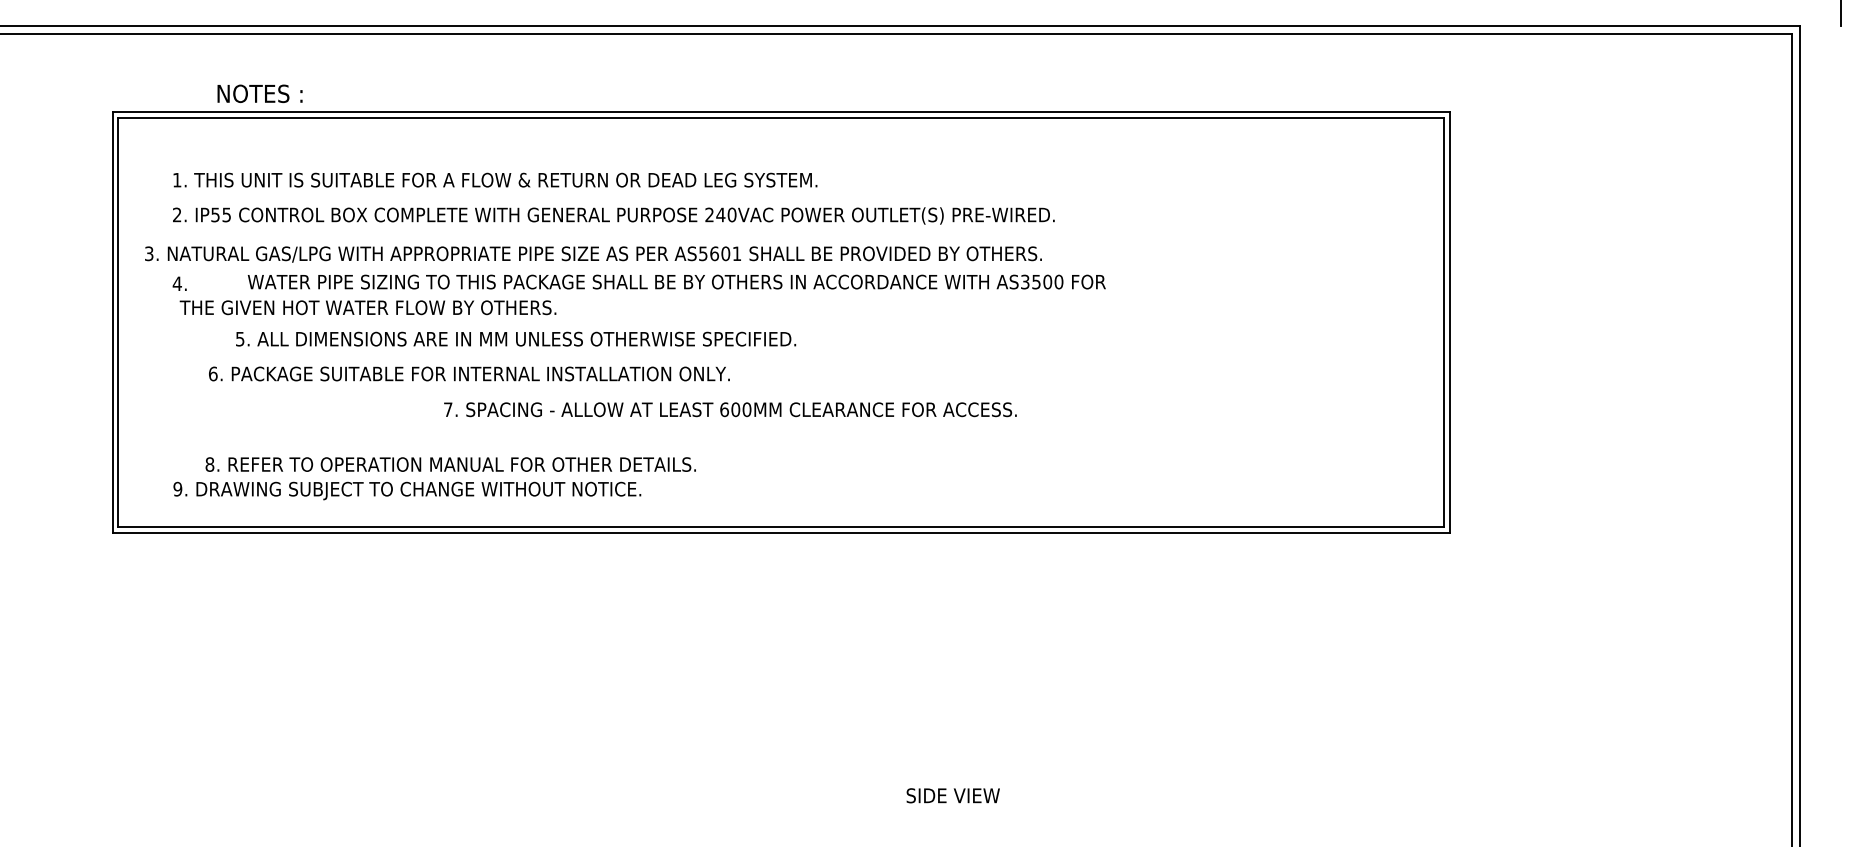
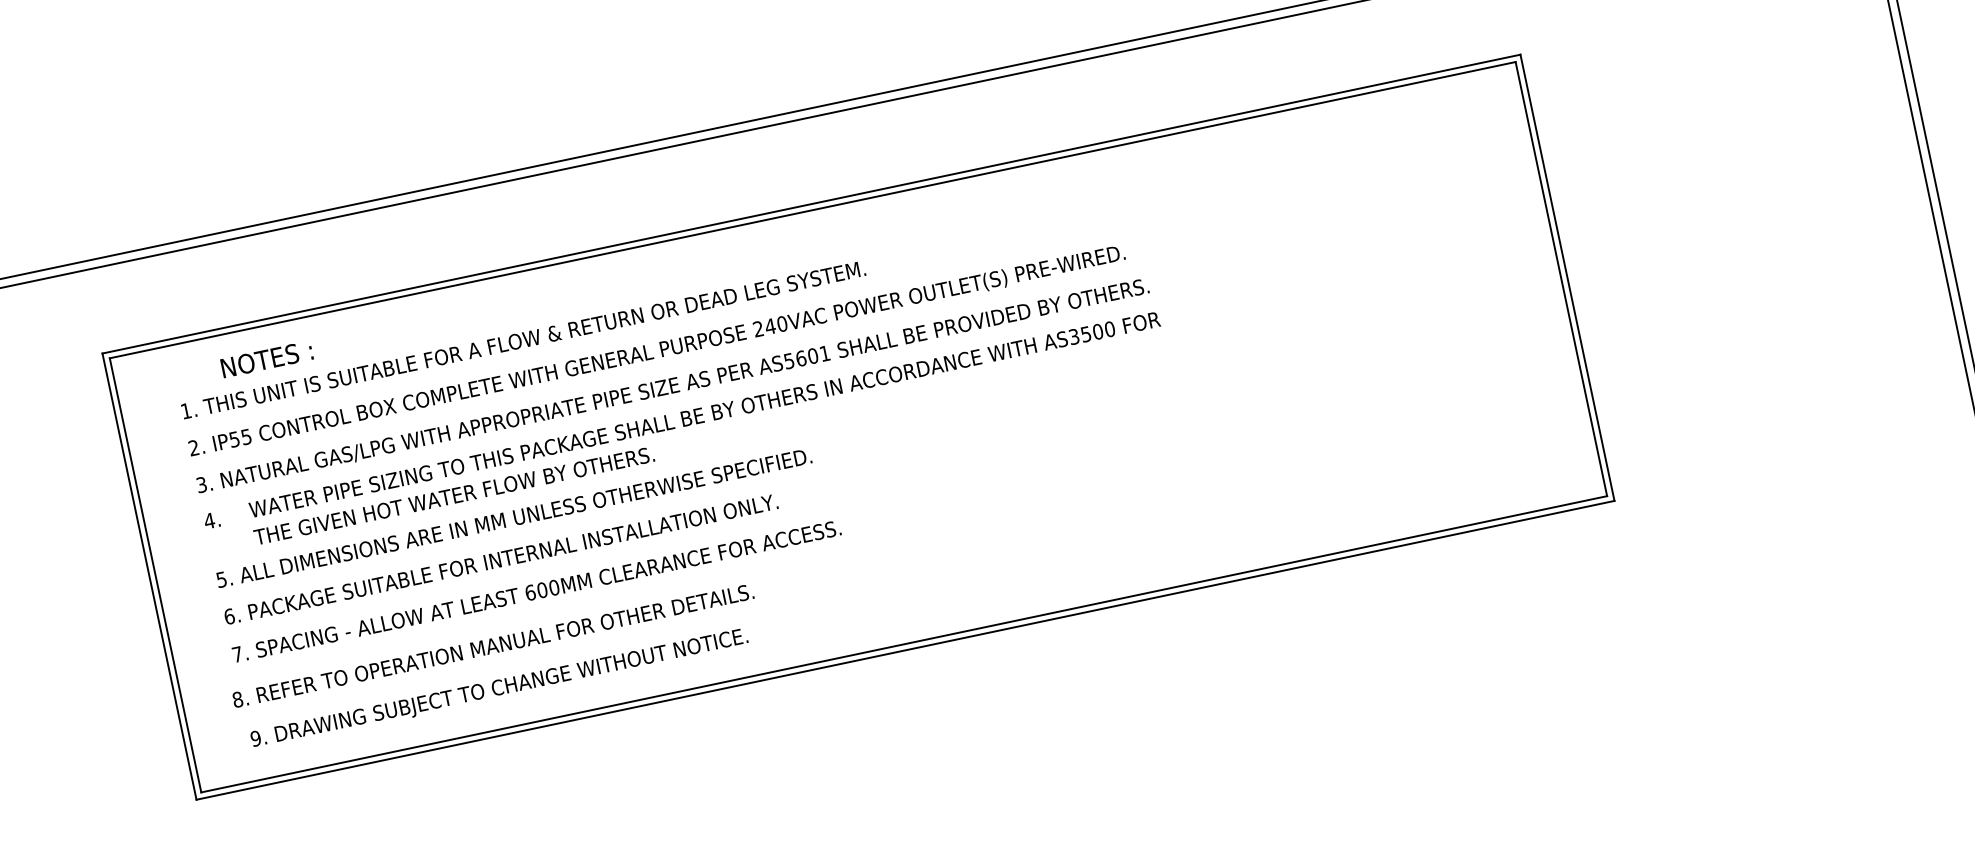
text: (259, 93) -> (266, 359), moved
text: (593, 254) -> (672, 386), moved
text: (676, 281) -> (704, 414), moved
text: (367, 307) -> (453, 495), moved
text: (516, 338) -> (514, 517), moved
text: (469, 373) -> (501, 558), moved
text: (730, 409) -> (536, 591), moved
text: (450, 464) -> (492, 645), moved

